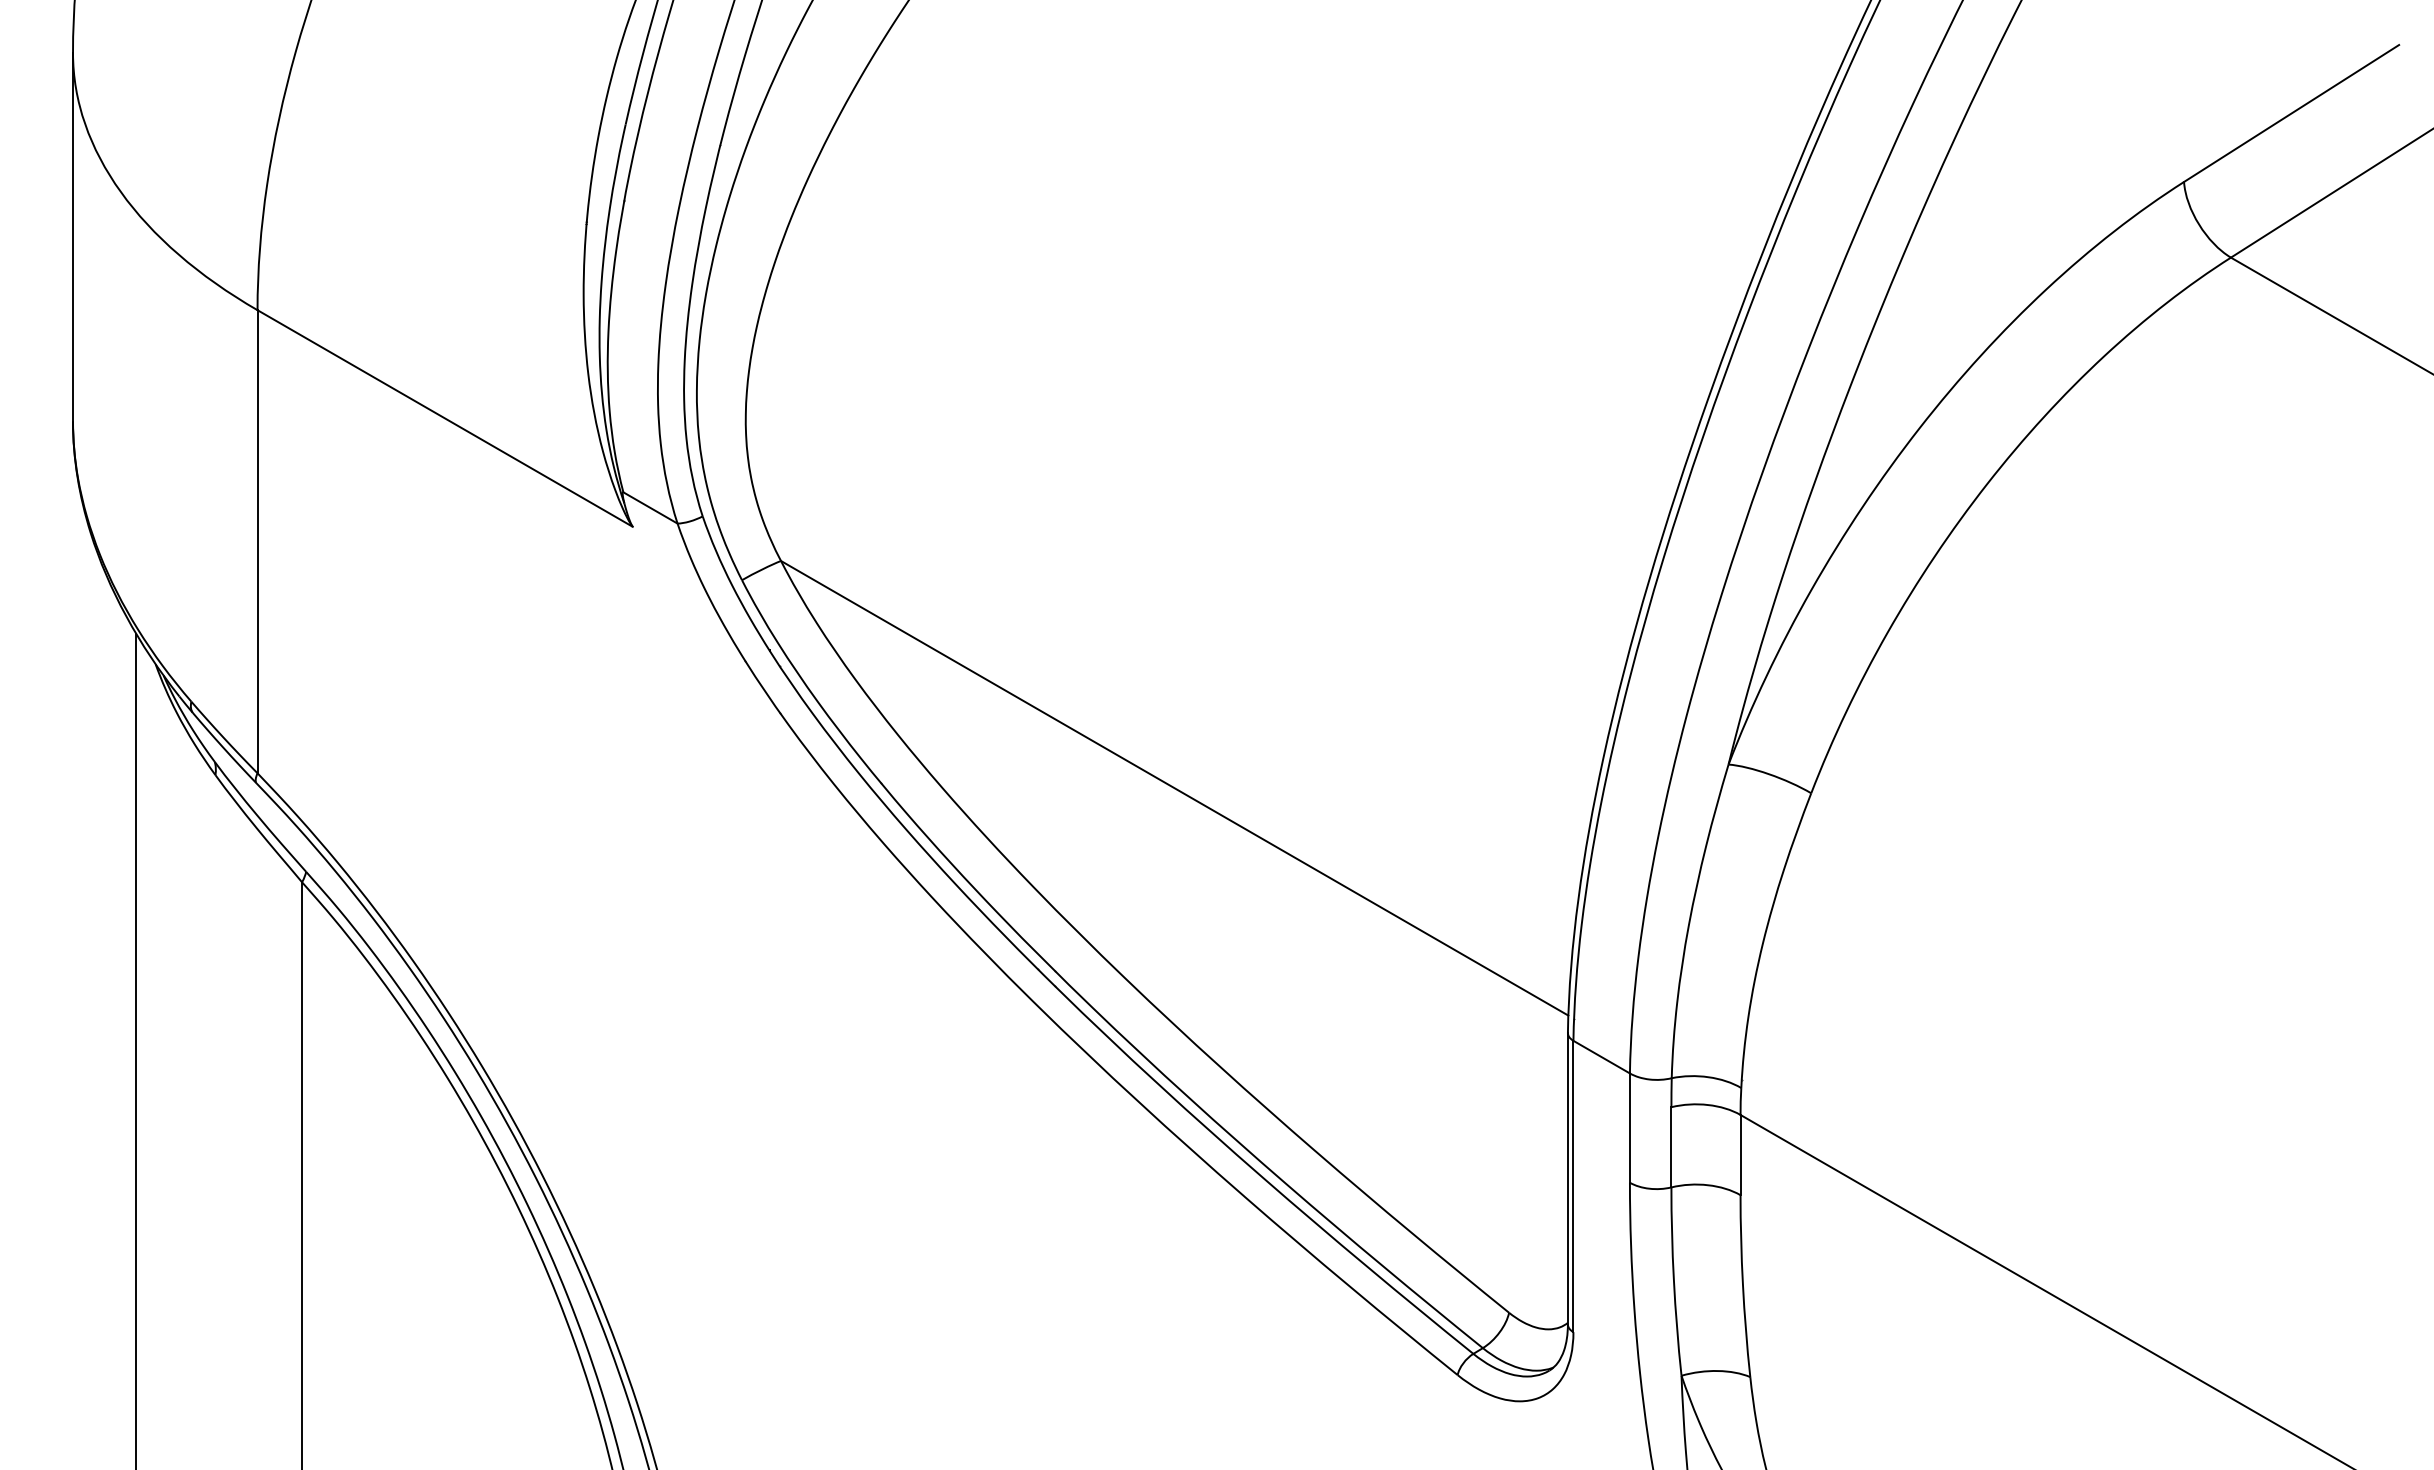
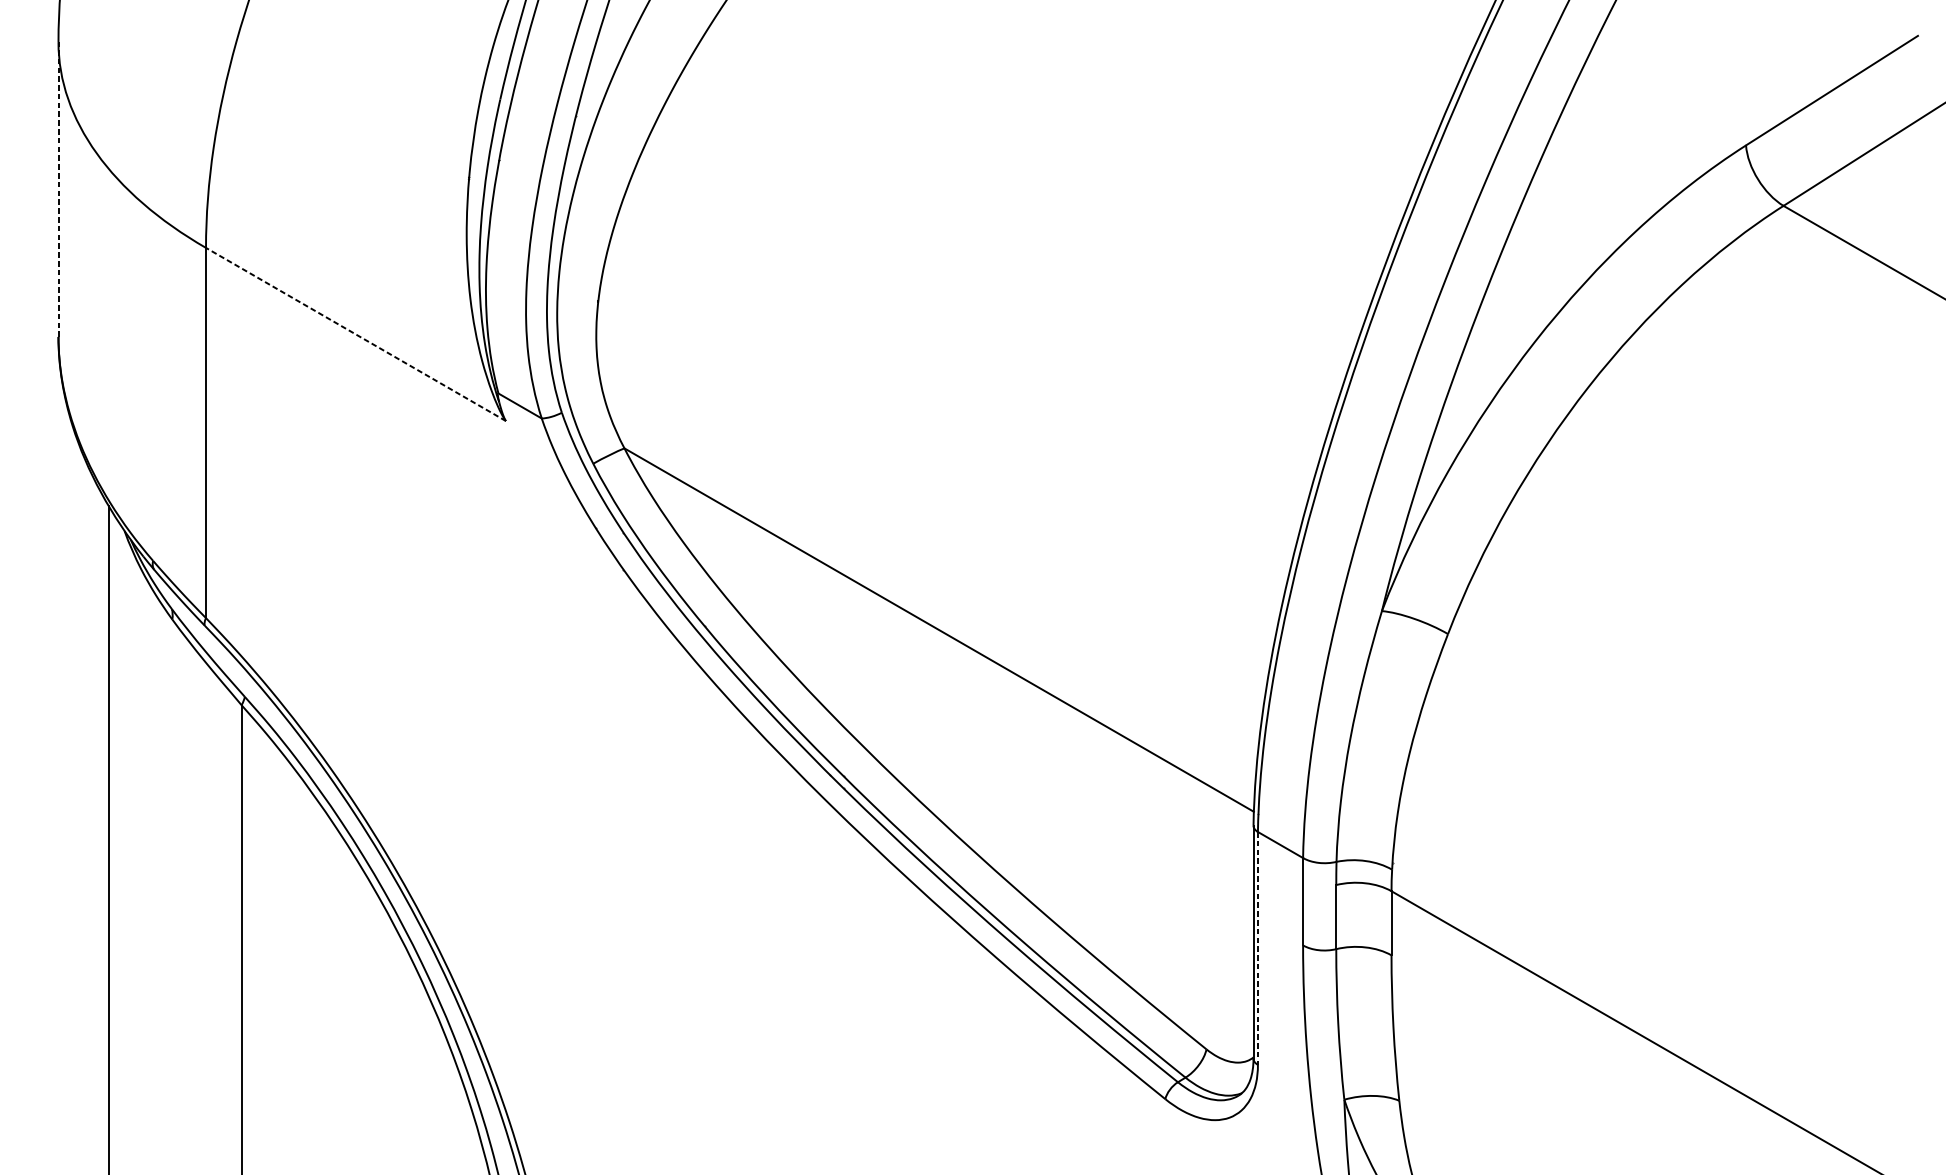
line: (73, 236) -> (58, 188), solid -> dashed
line: (445, 418) -> (356, 334), solid -> dashed
line: (1573, 1186) -> (1257, 948), solid -> dashed

